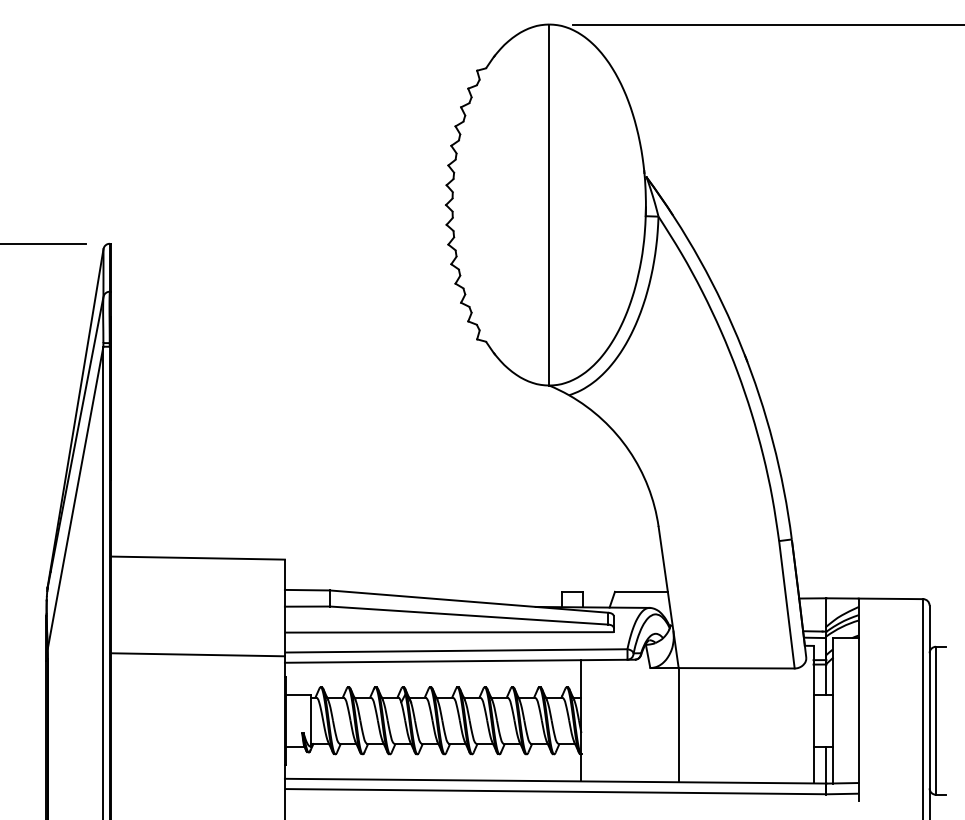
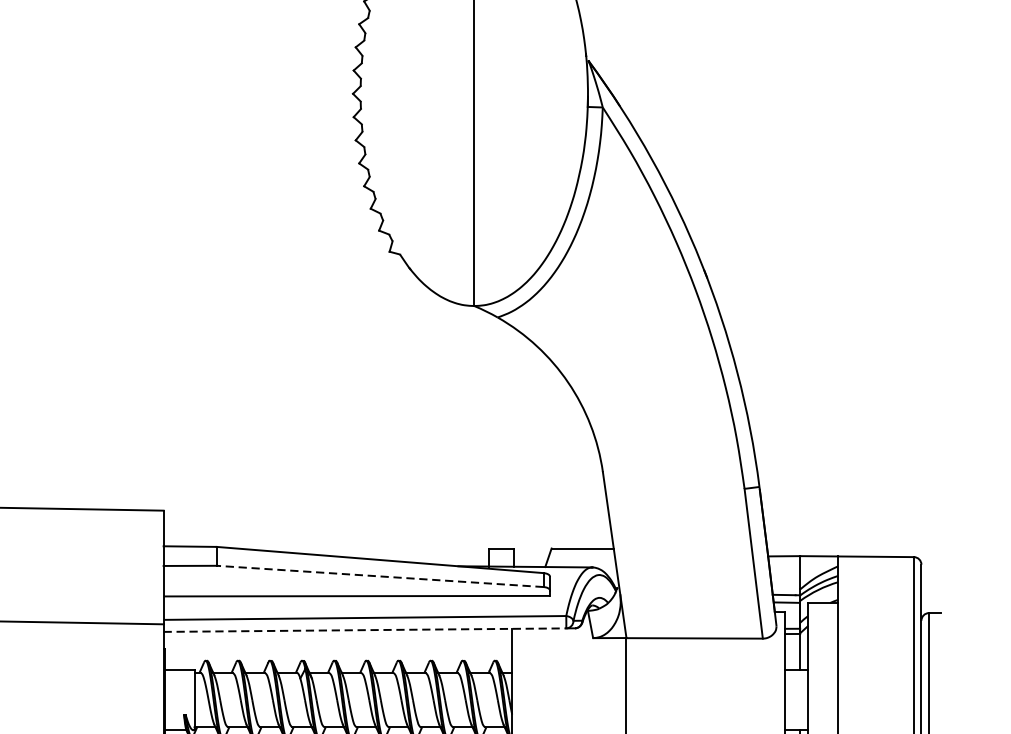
line: (468, 615) -> (379, 576), solid -> dashed
line: (456, 661) -> (365, 630), solid -> dashed

